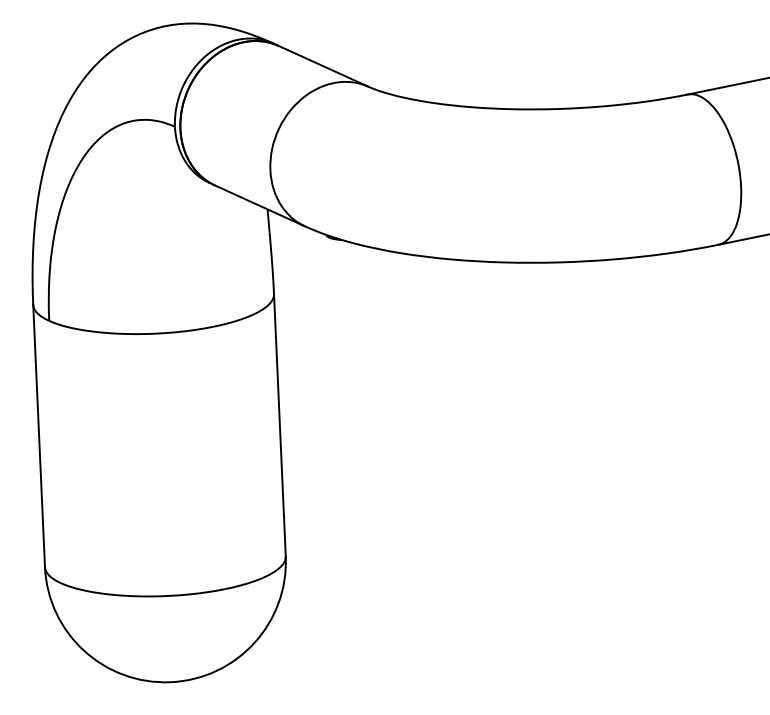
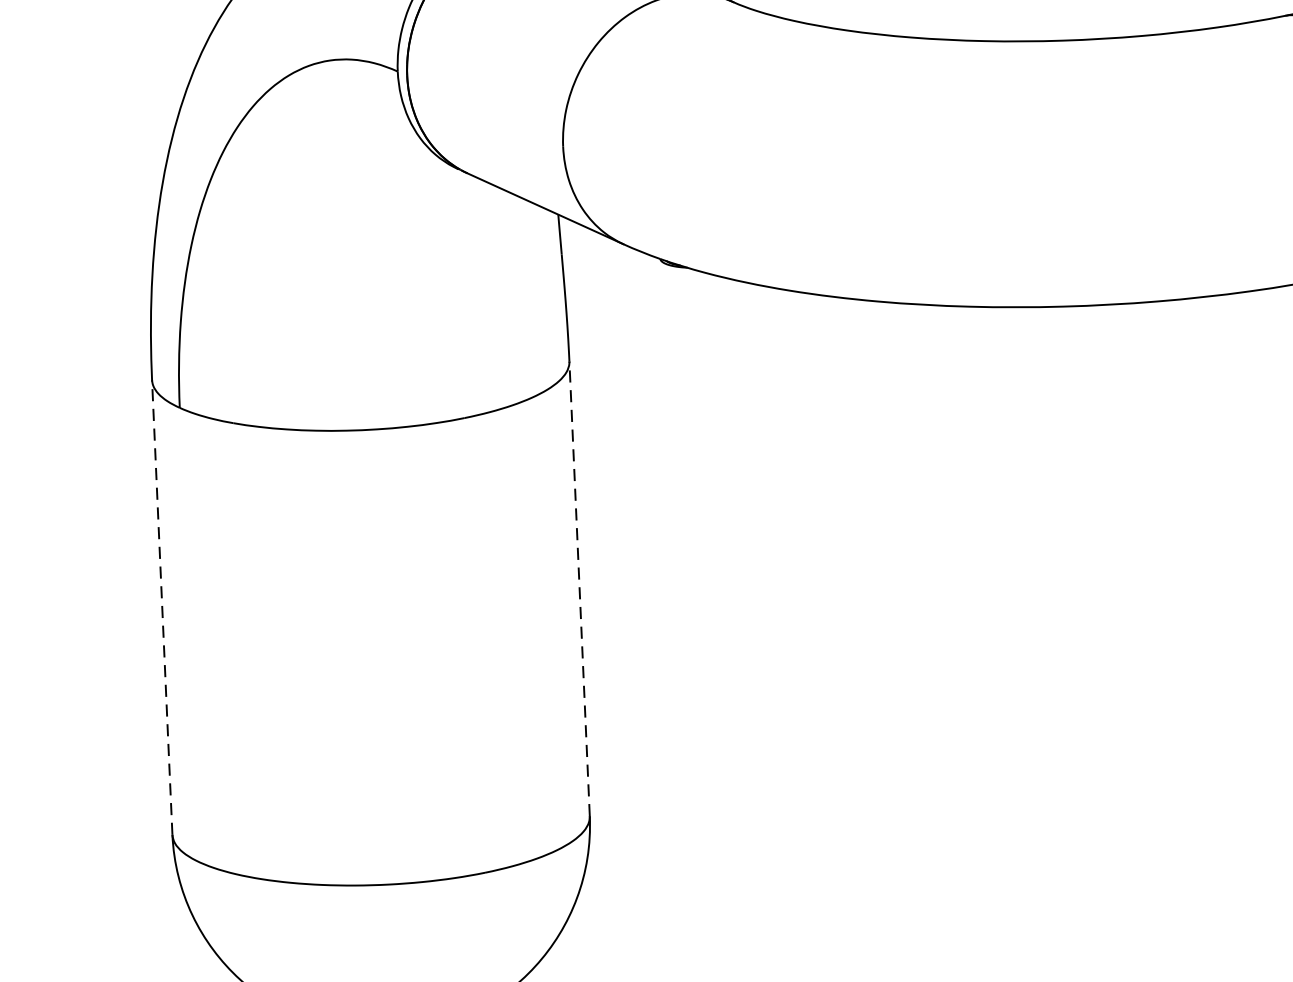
line: (279, 424) -> (578, 587), solid -> dashed
line: (39, 435) -> (162, 606), solid -> dashed

